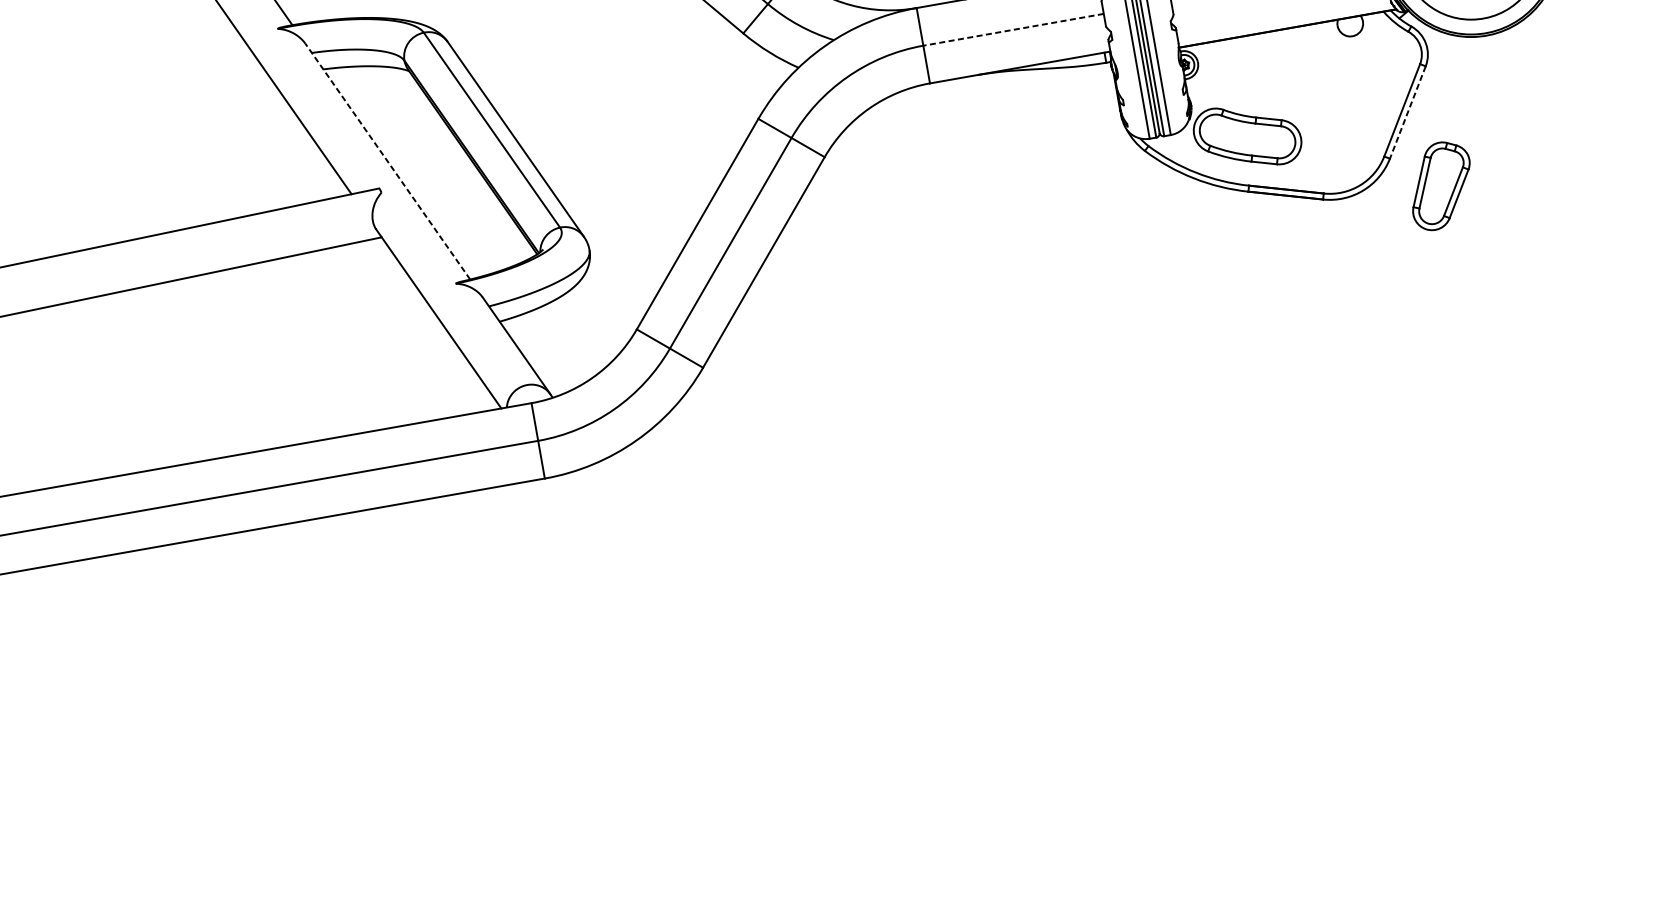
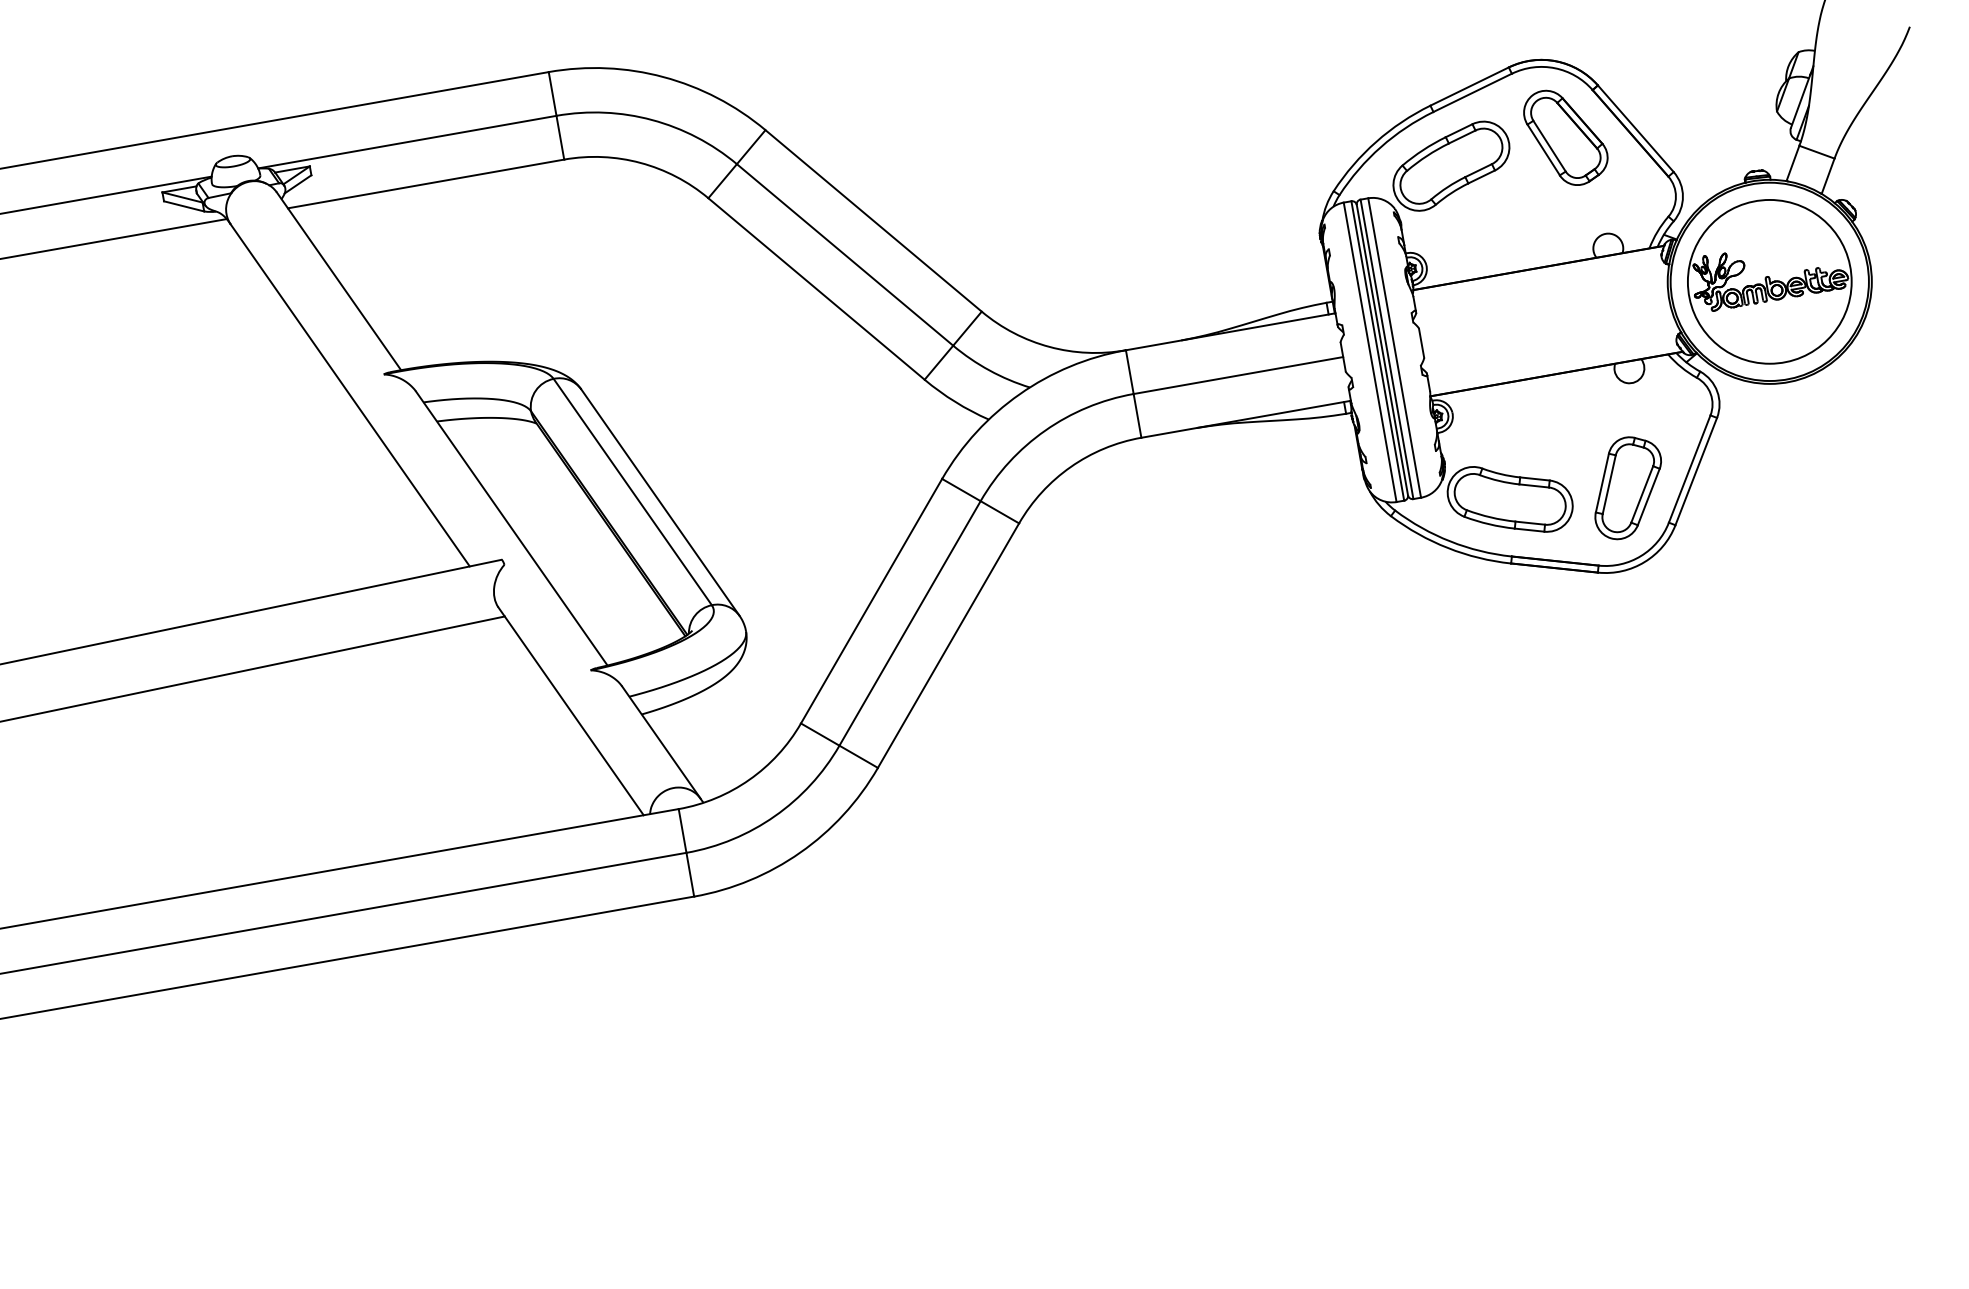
line: (1012, 29) -> (1237, 375), dashed -> solid
line: (1408, 112) -> (1696, 471), dashed -> solid
line: (387, 161) -> (511, 528), dashed -> solid
part: (1440, 186) -> (1627, 488), moved

